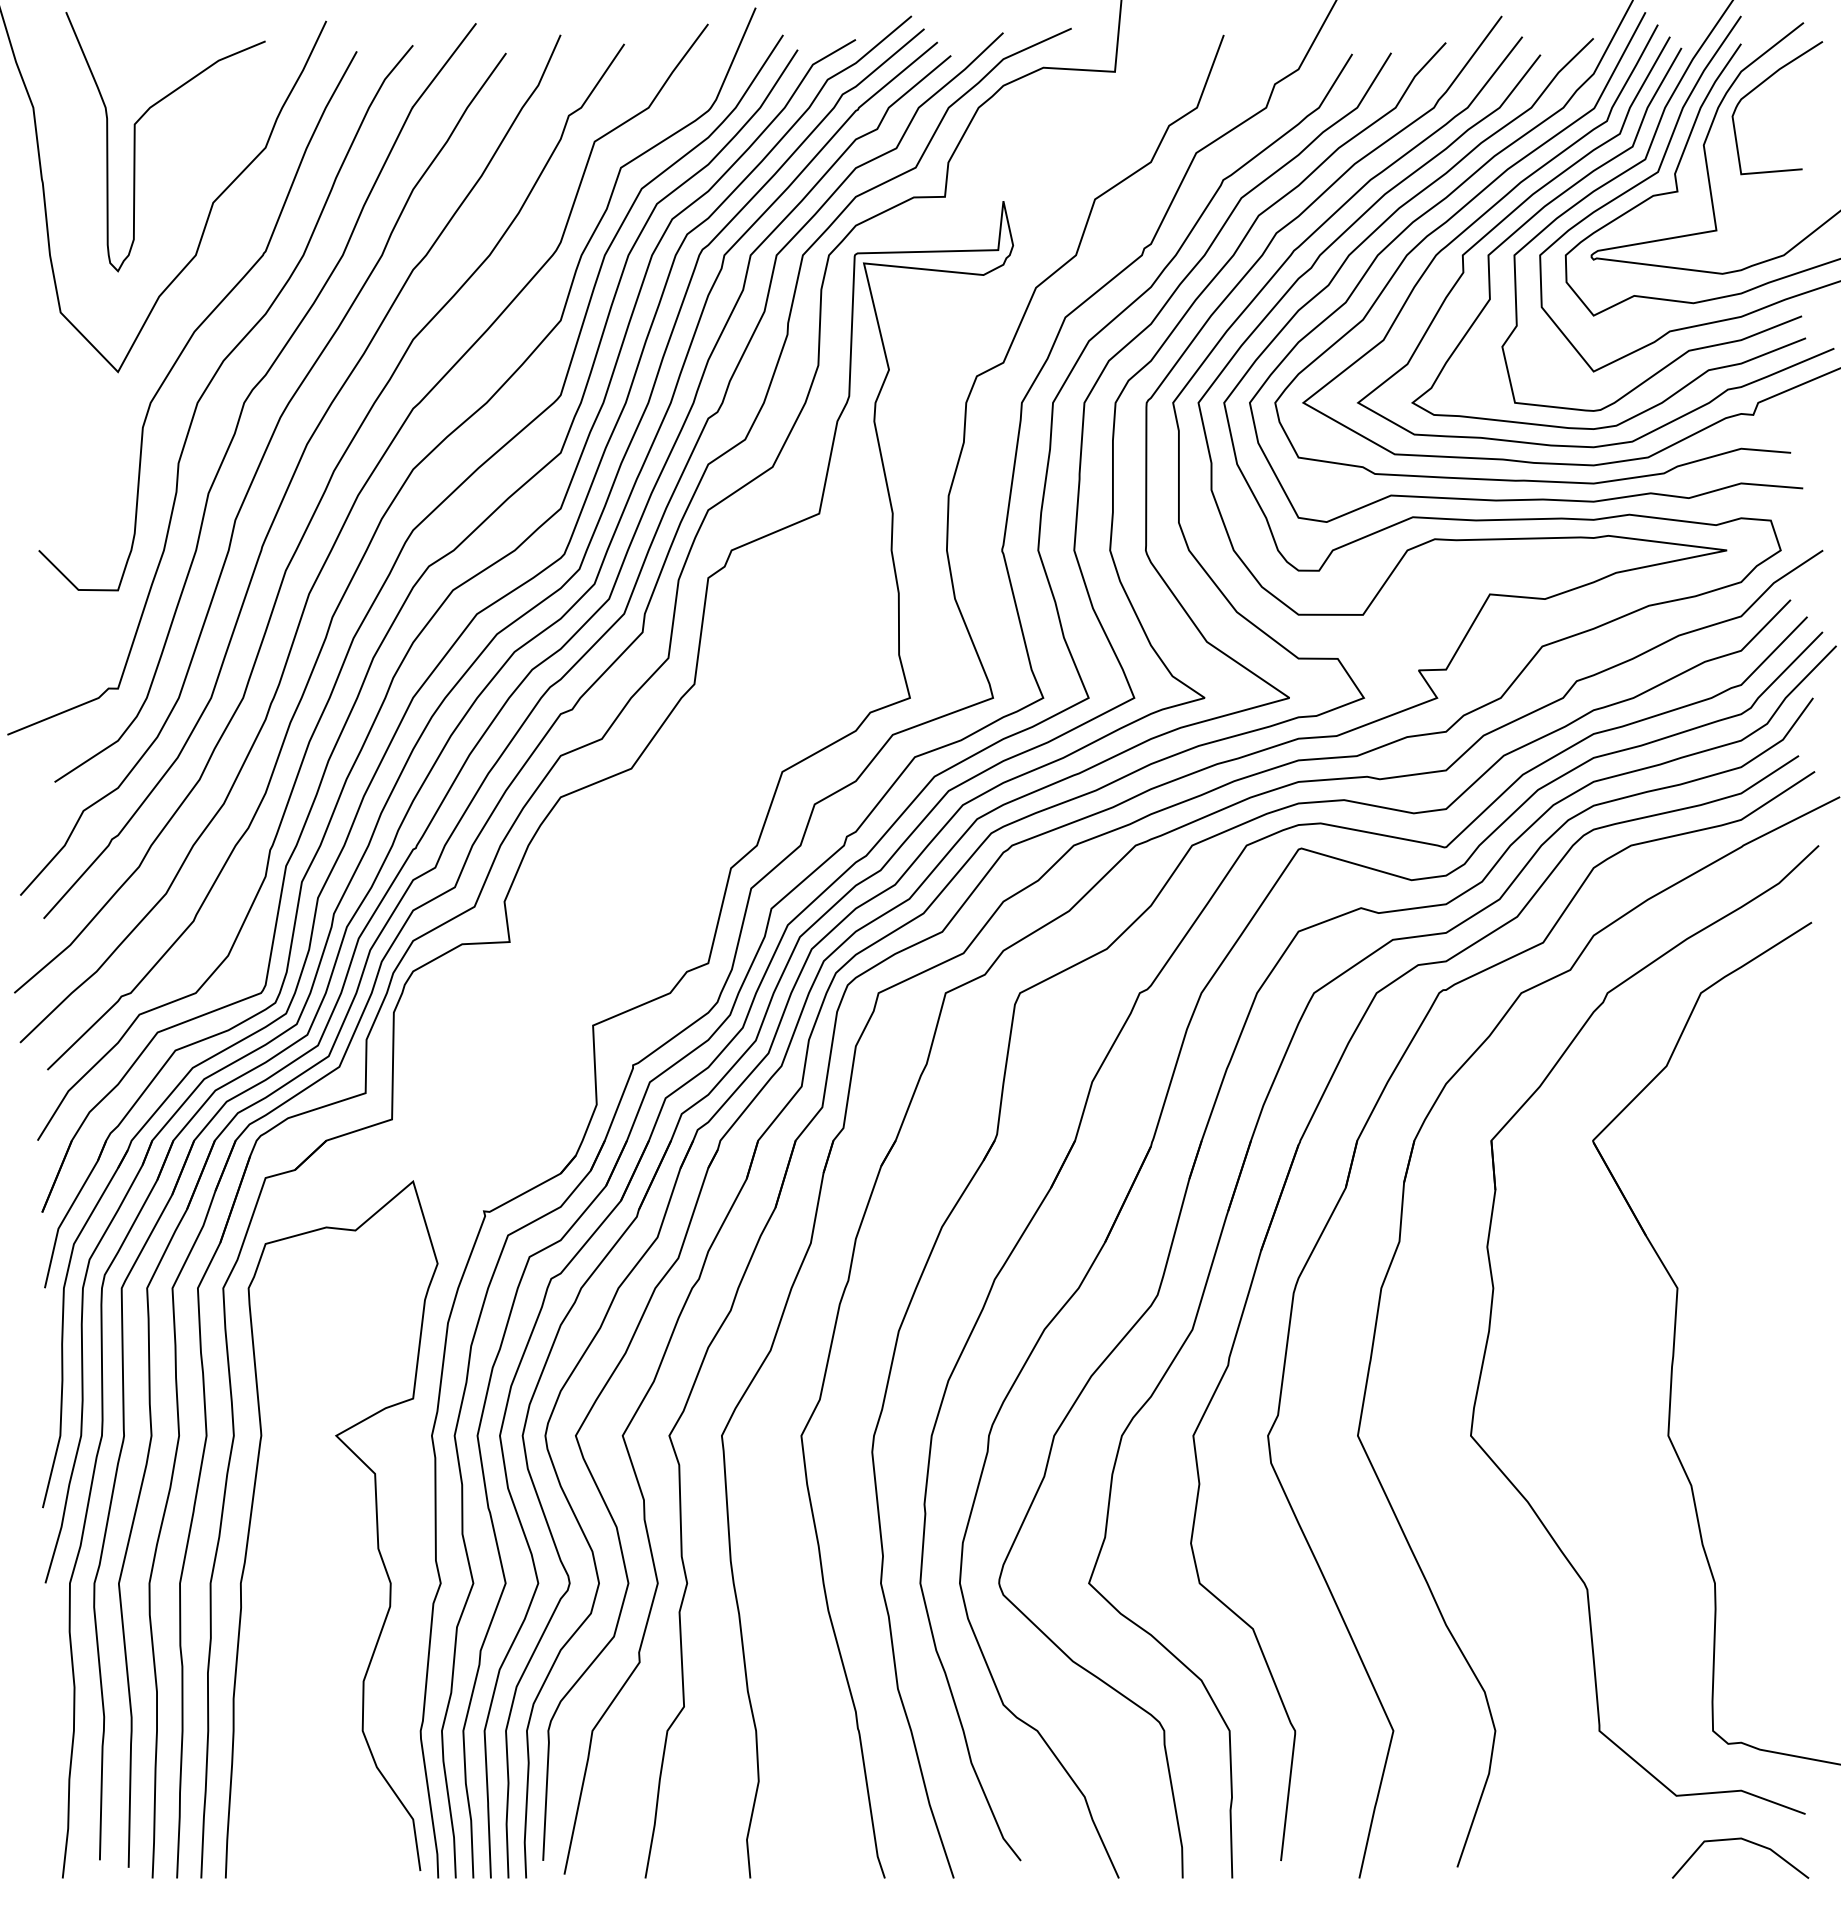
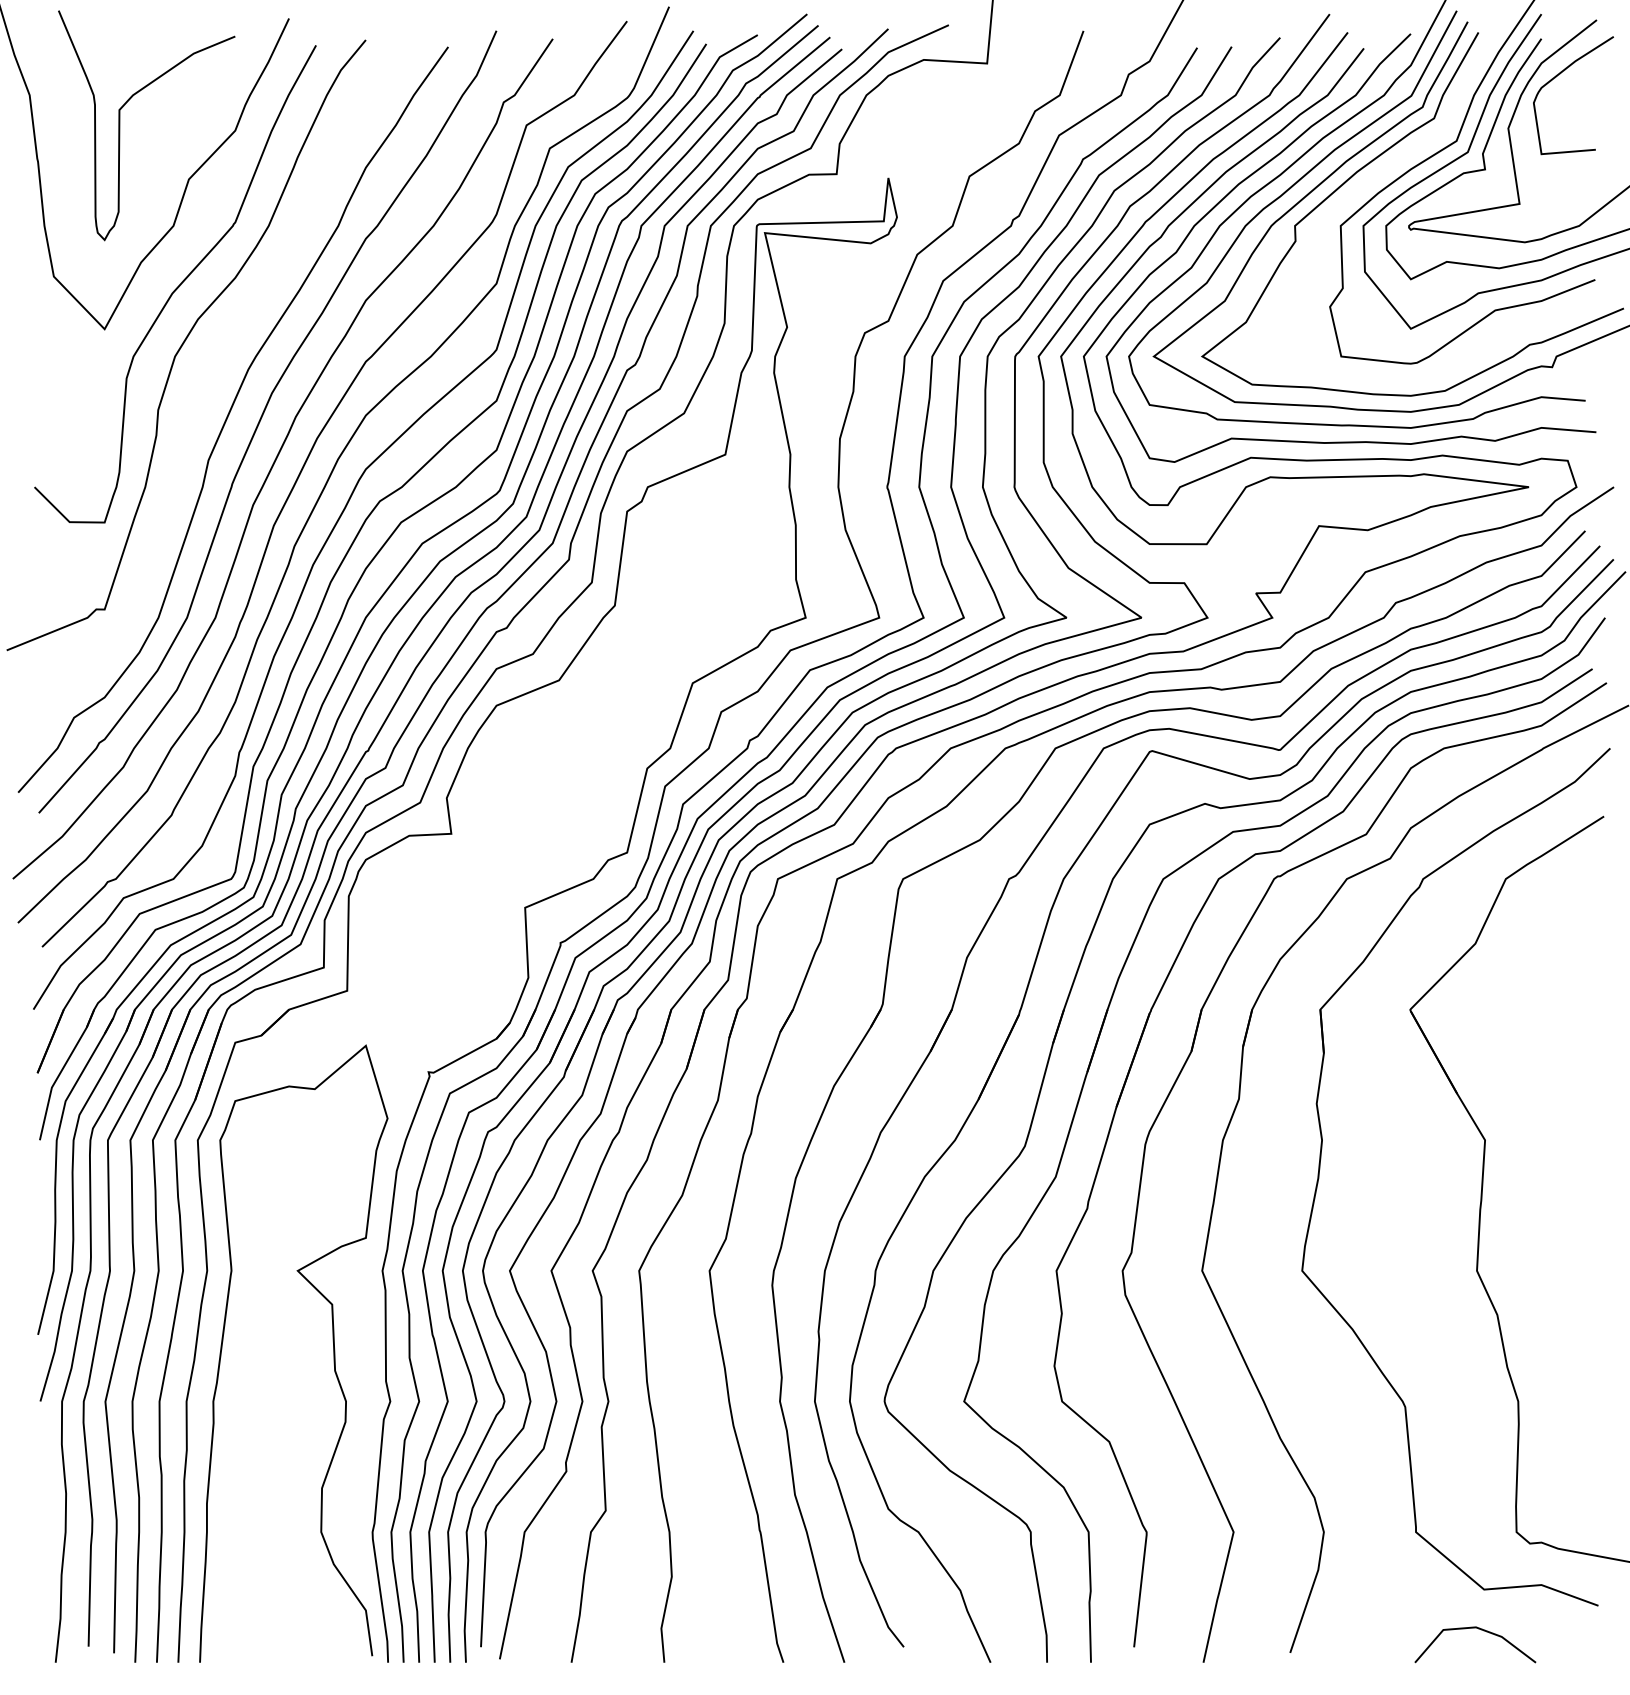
curve: (1571, 188) -> (1391, 166), removed
curve: (250, 395) -> (221, 350), removed
line: (1748, 1842) -> (1482, 1630), moved

